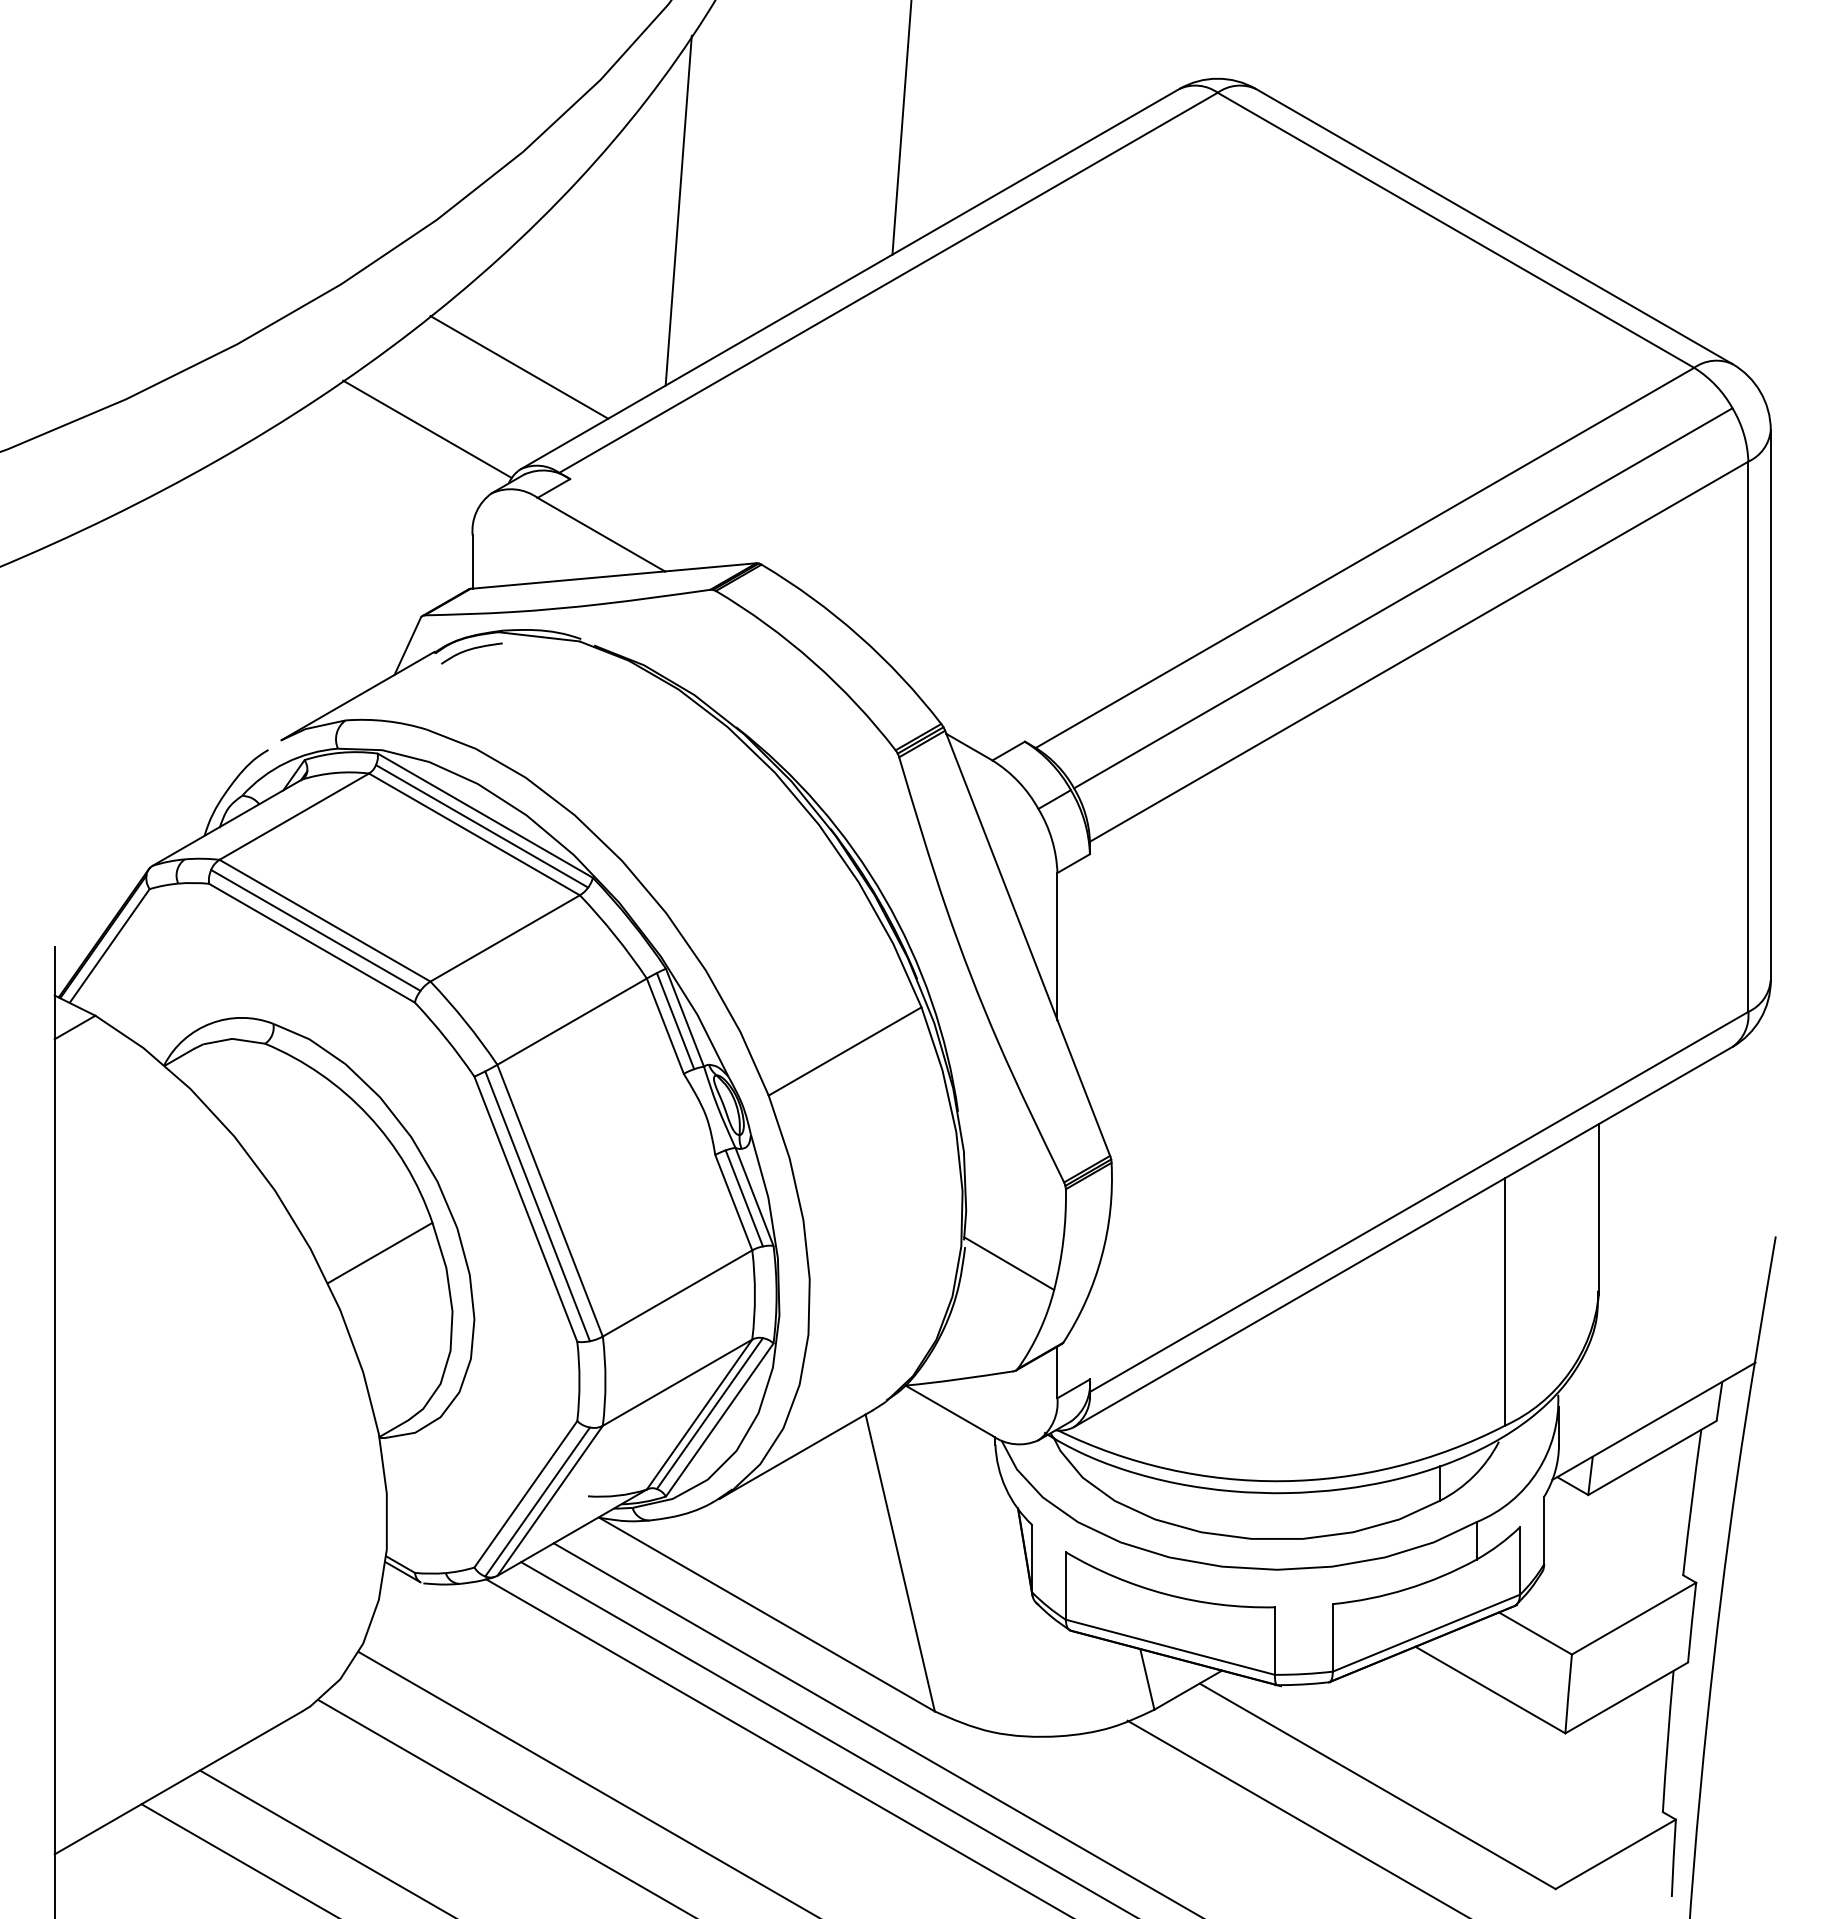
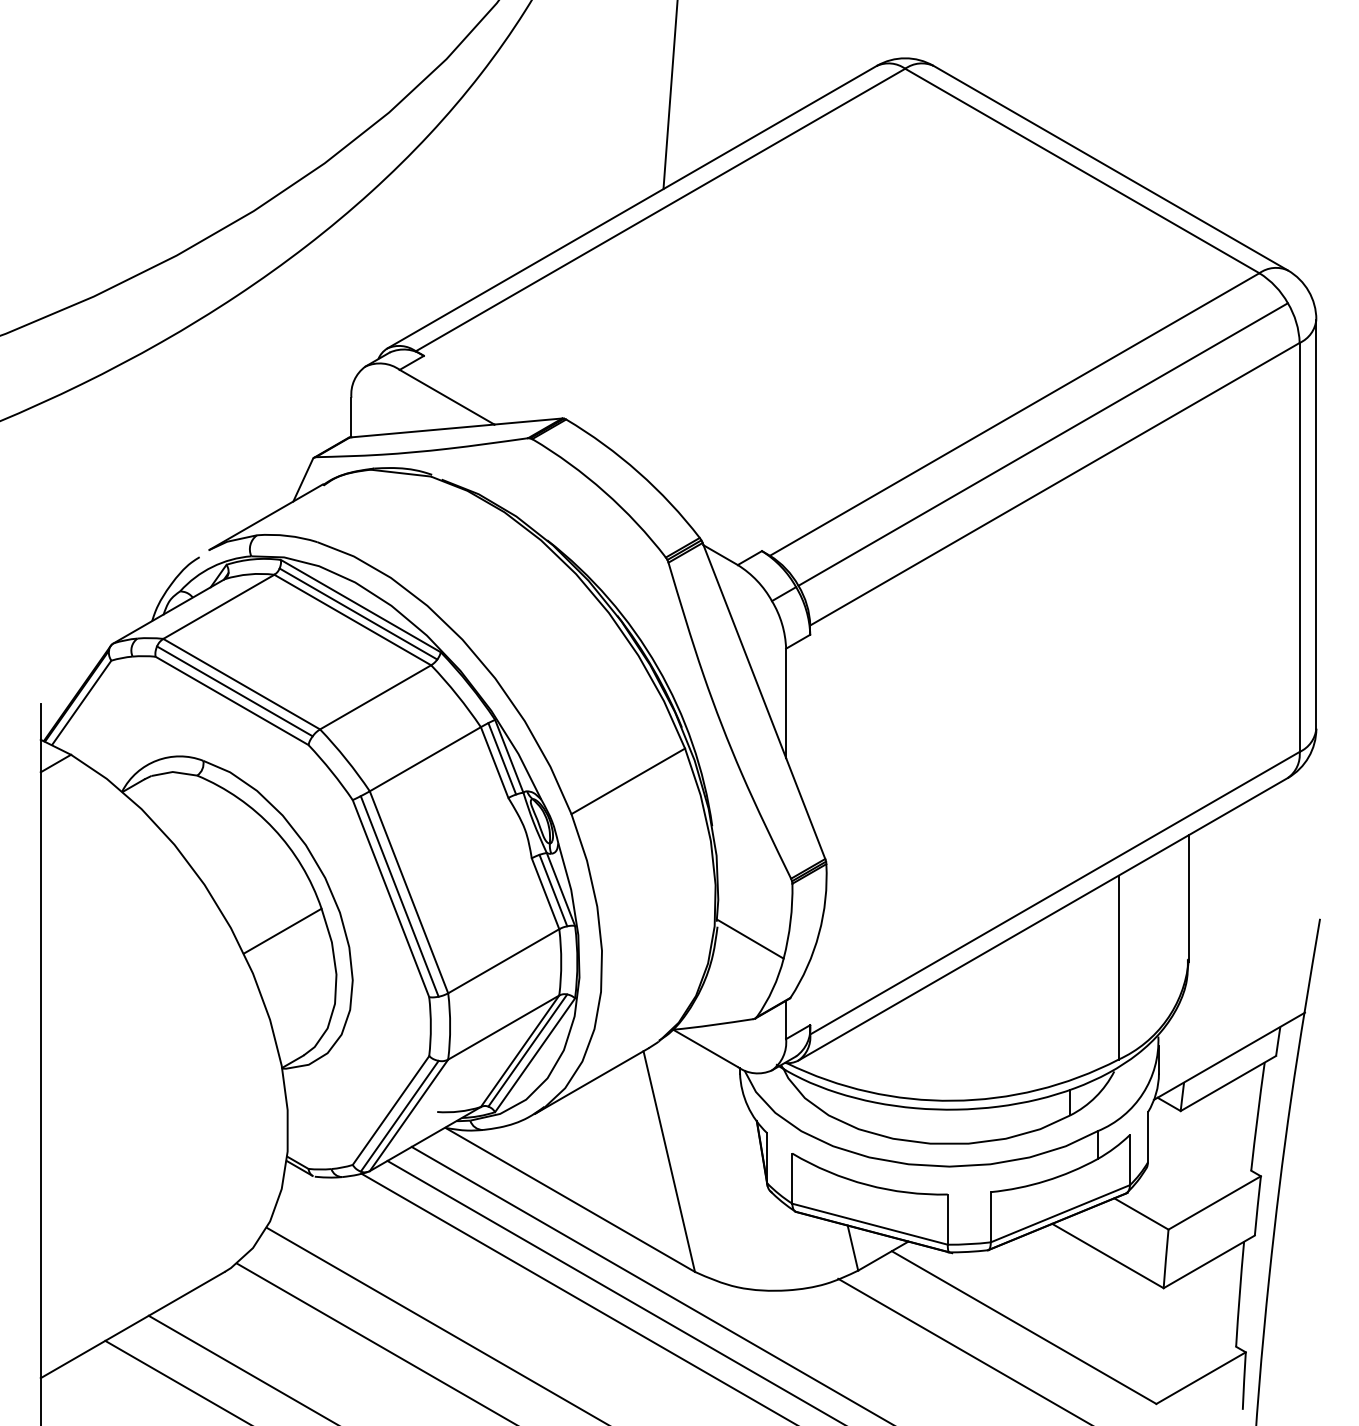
line: (678, 210) -> (504, 156), removed
line: (519, 367) -> (386, 272), removed
line: (427, 429) -> (317, 319), removed
curve: (470, 650) -> (349, 483), removed

